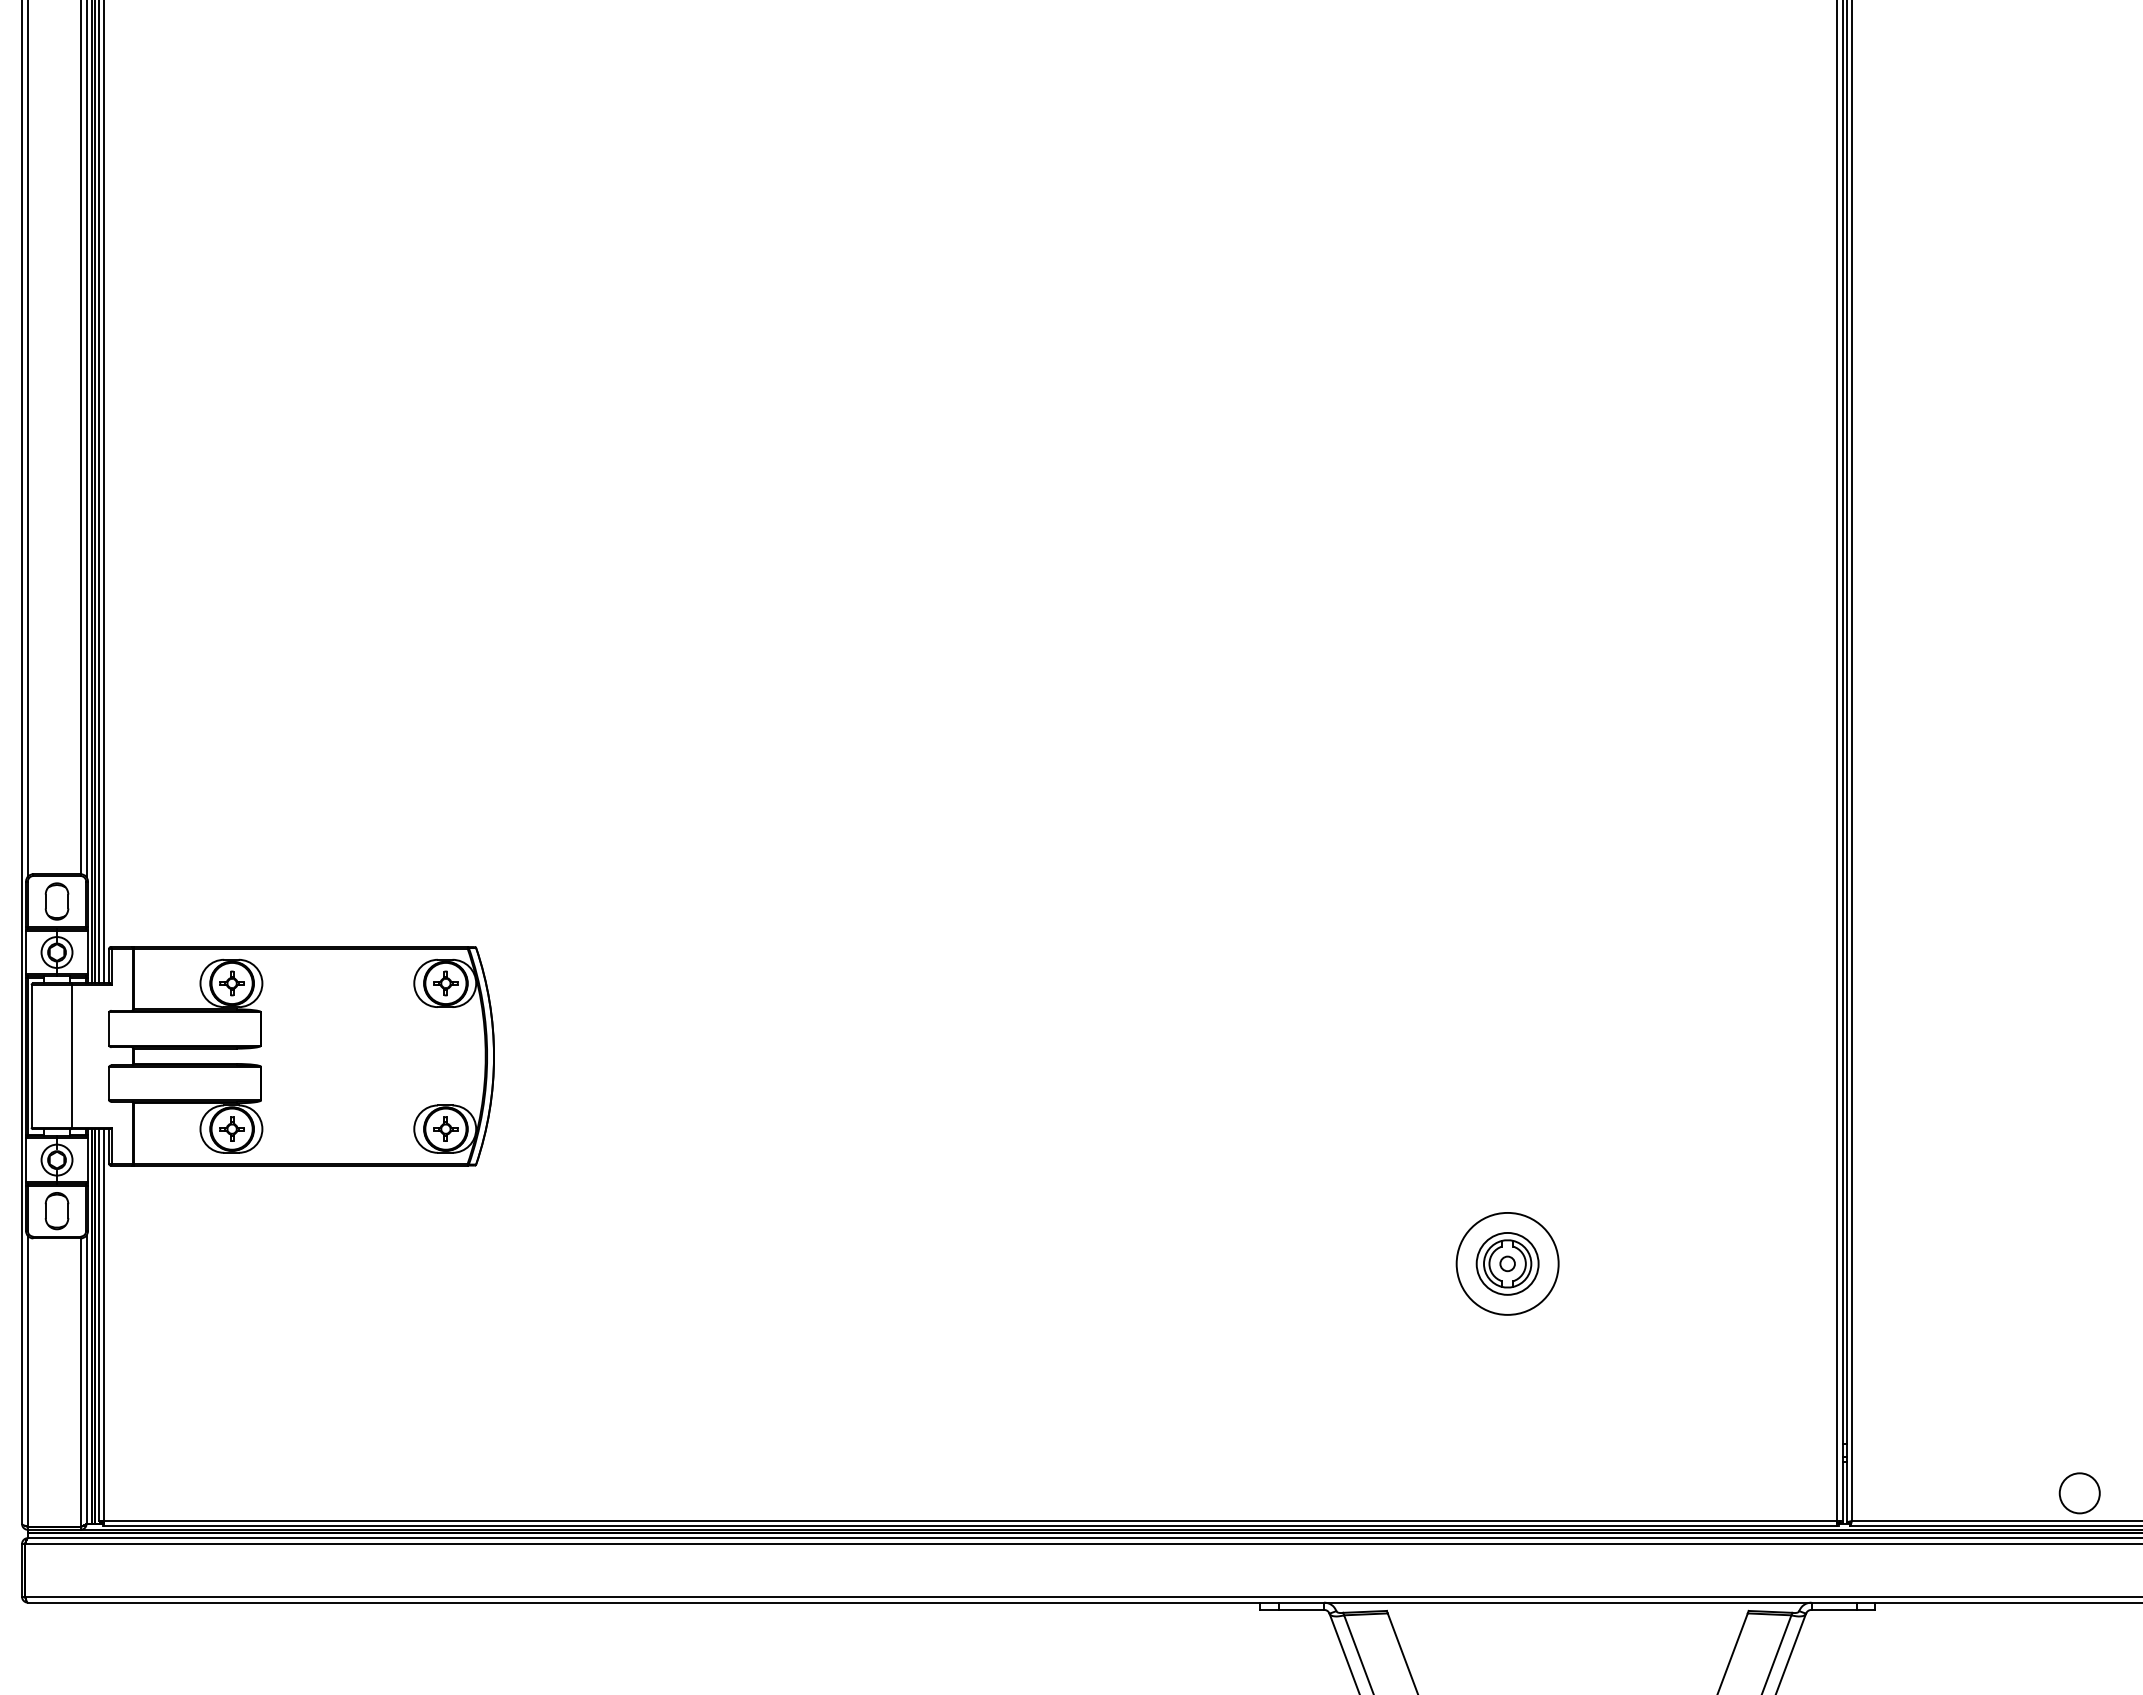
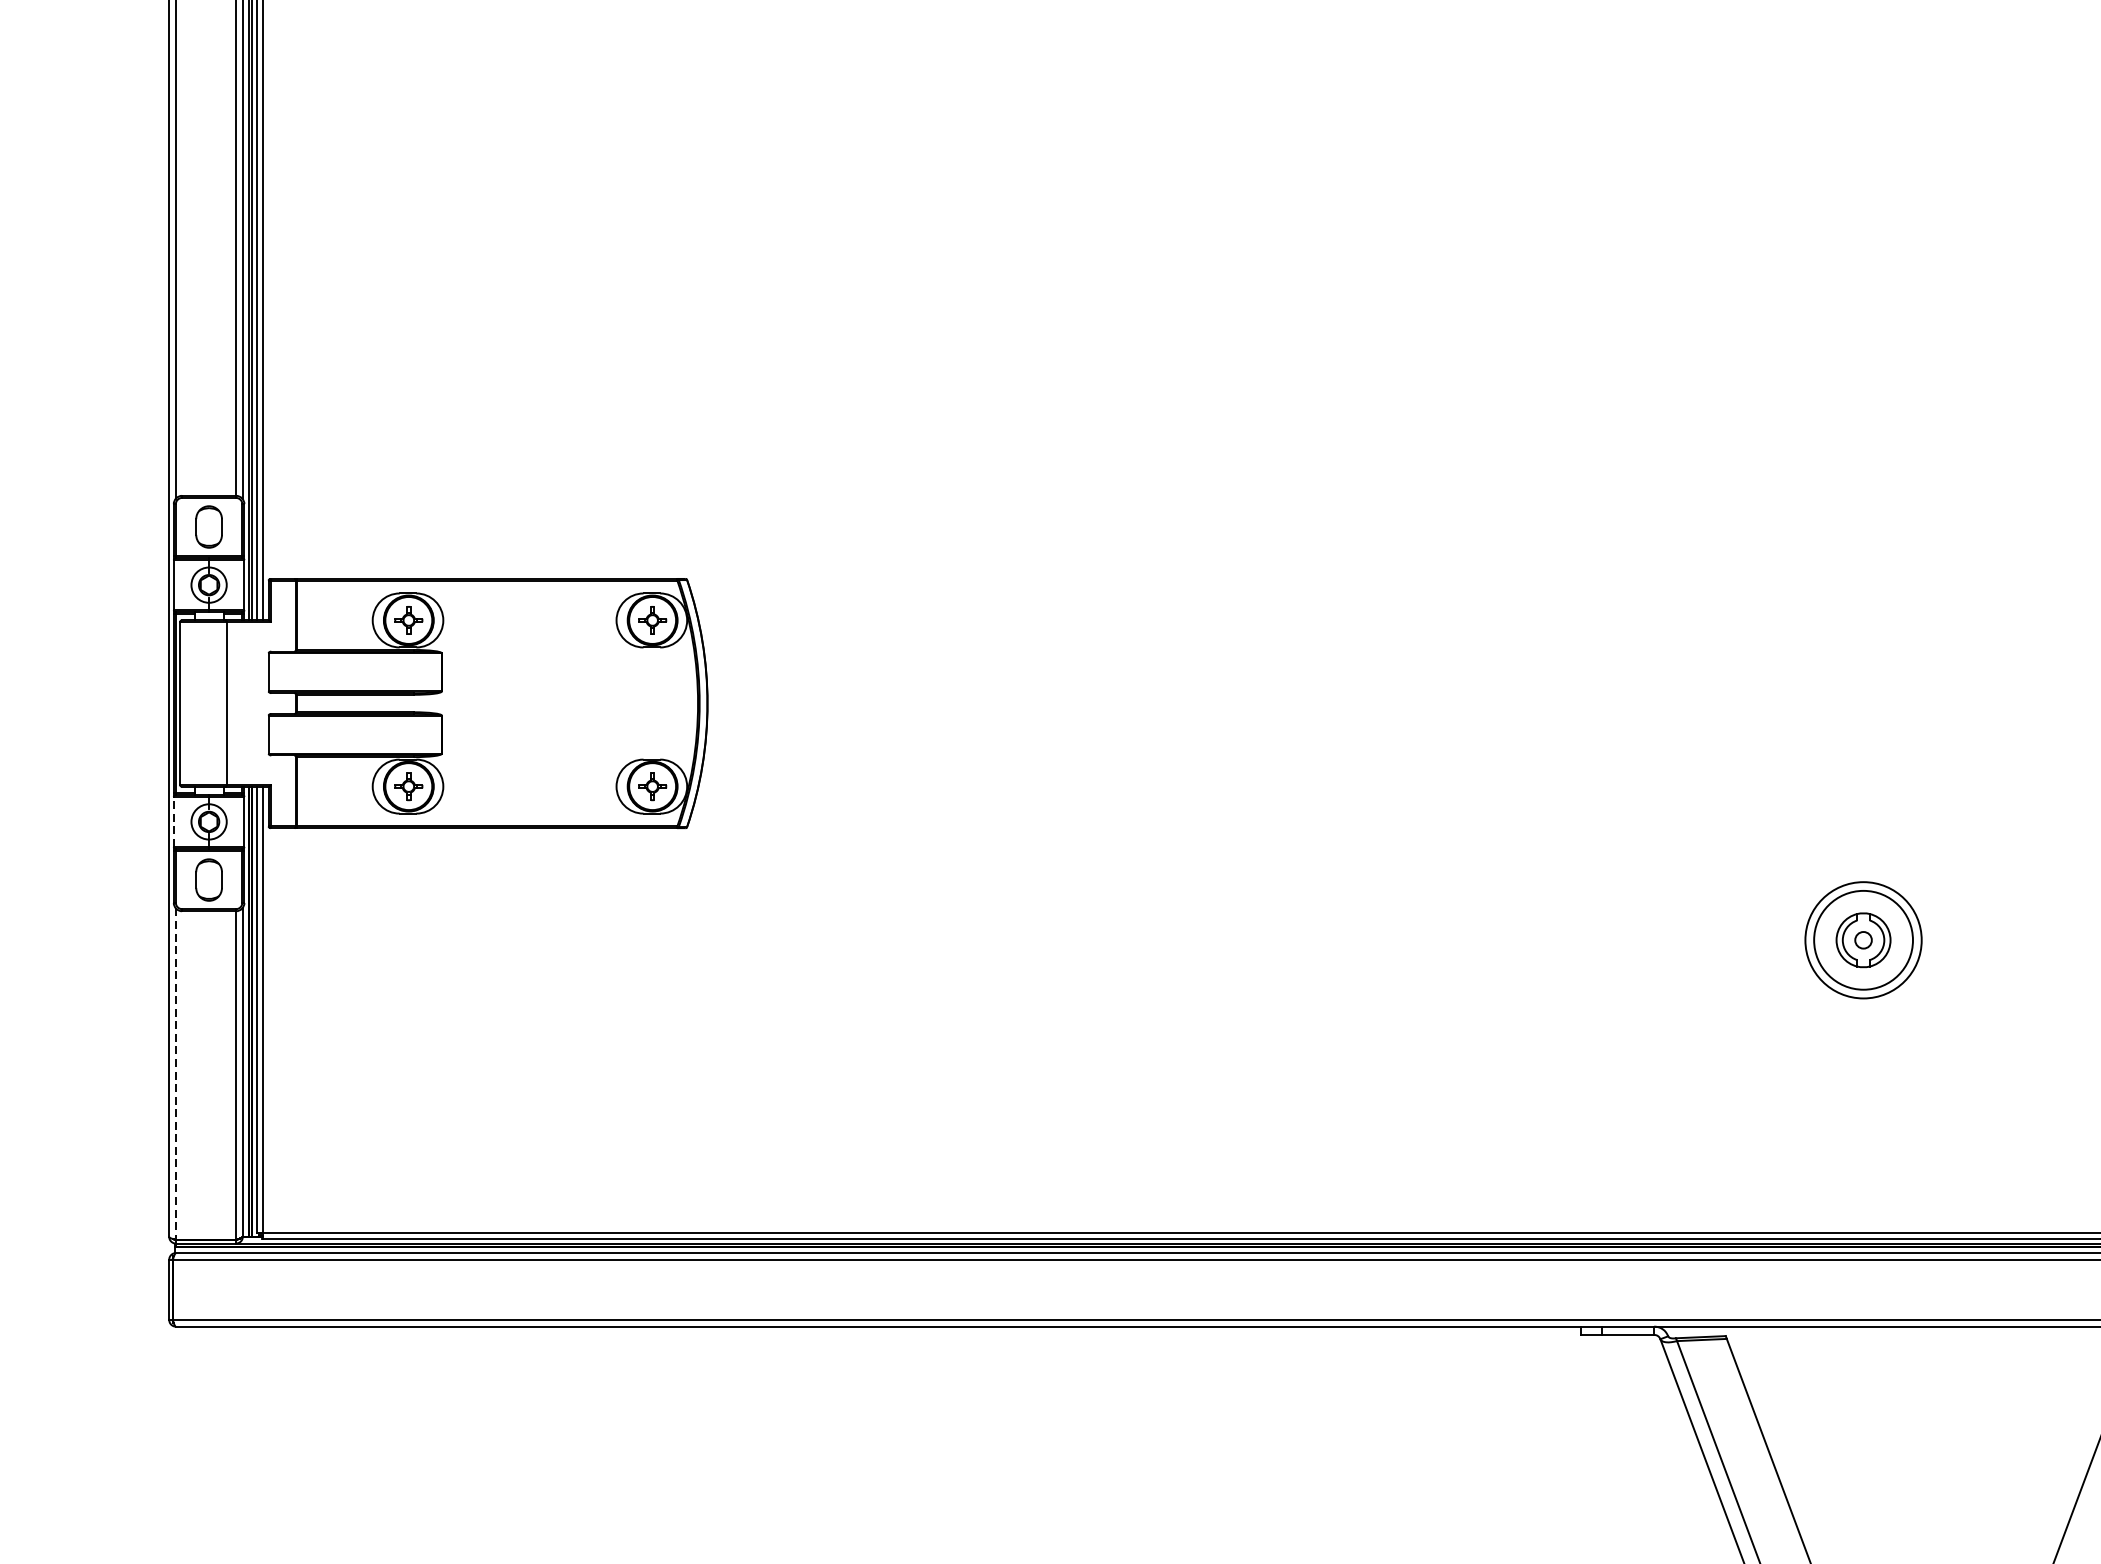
line: (26, 1160) -> (174, 822), solid -> dashed
circle: (1507, 1263) -> (1863, 939), size x1.4
line: (27, 1381) -> (175, 1074), solid -> dashed

